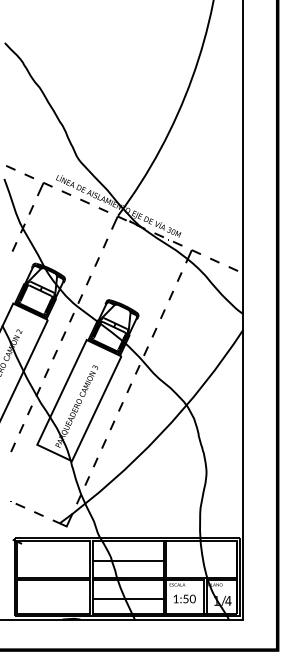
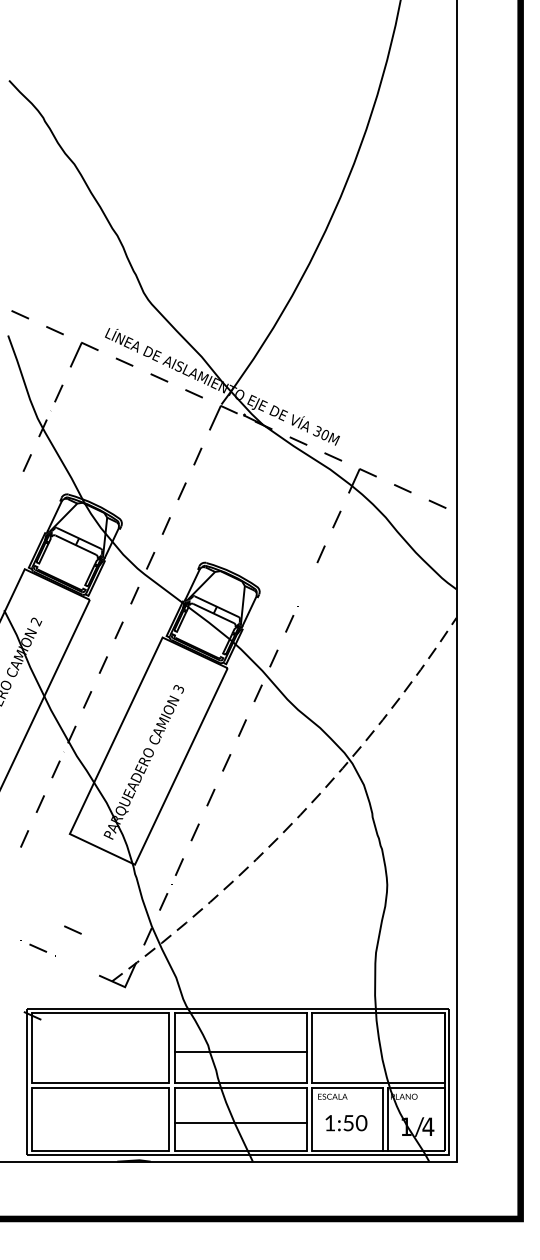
line: (162, 313) -> (304, 587), removed
arc: (160, 434) -> (300, 814), solid -> dashed
line: (38, 513) -> (72, 929), moved

